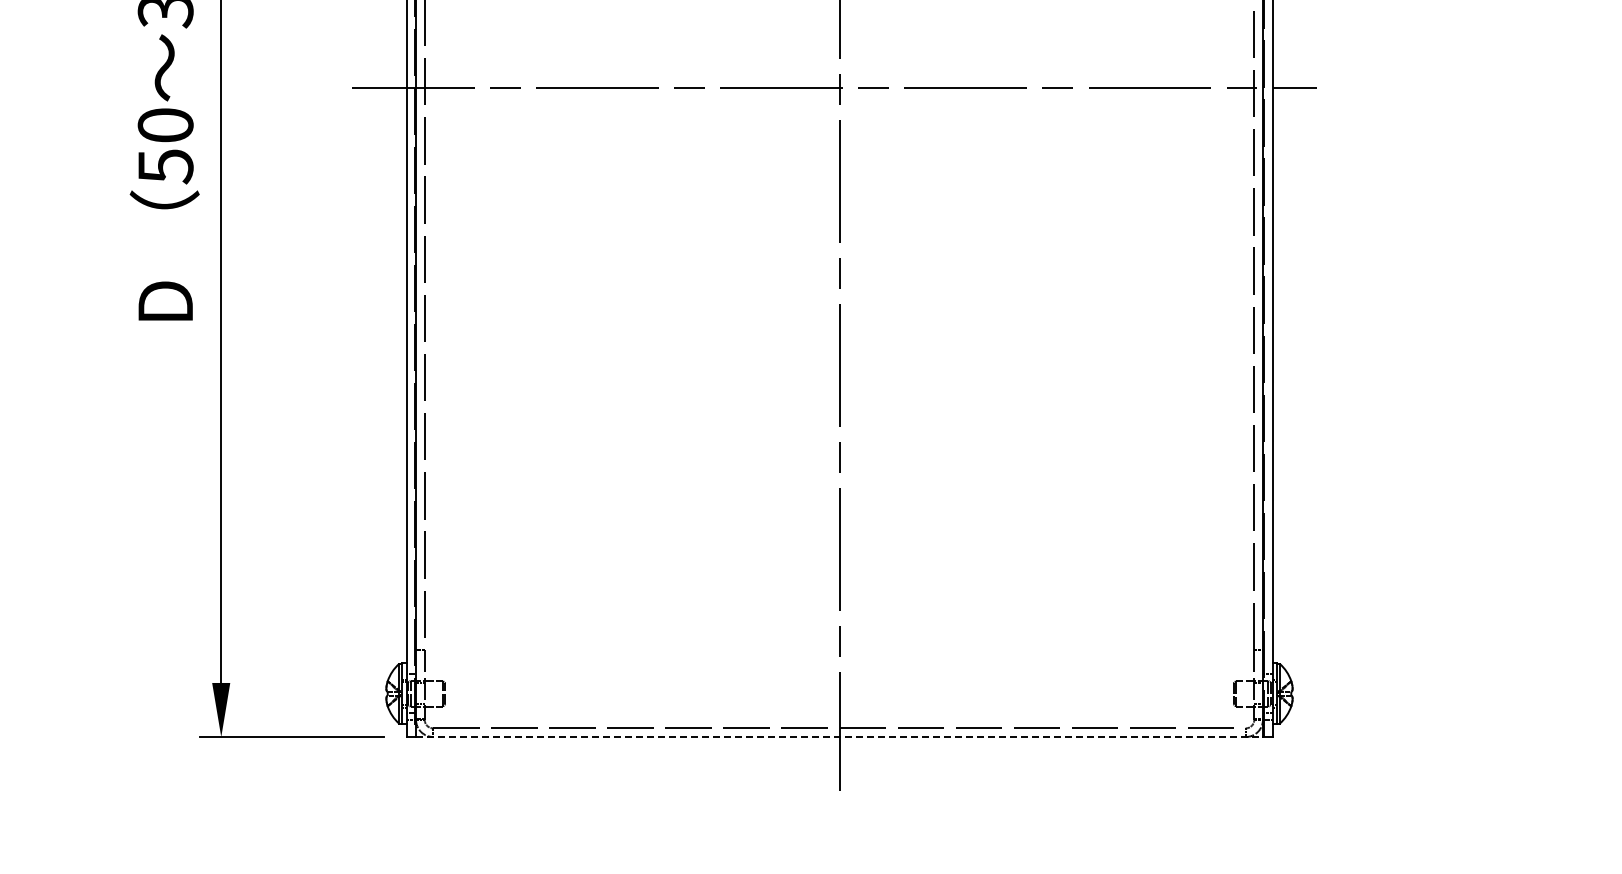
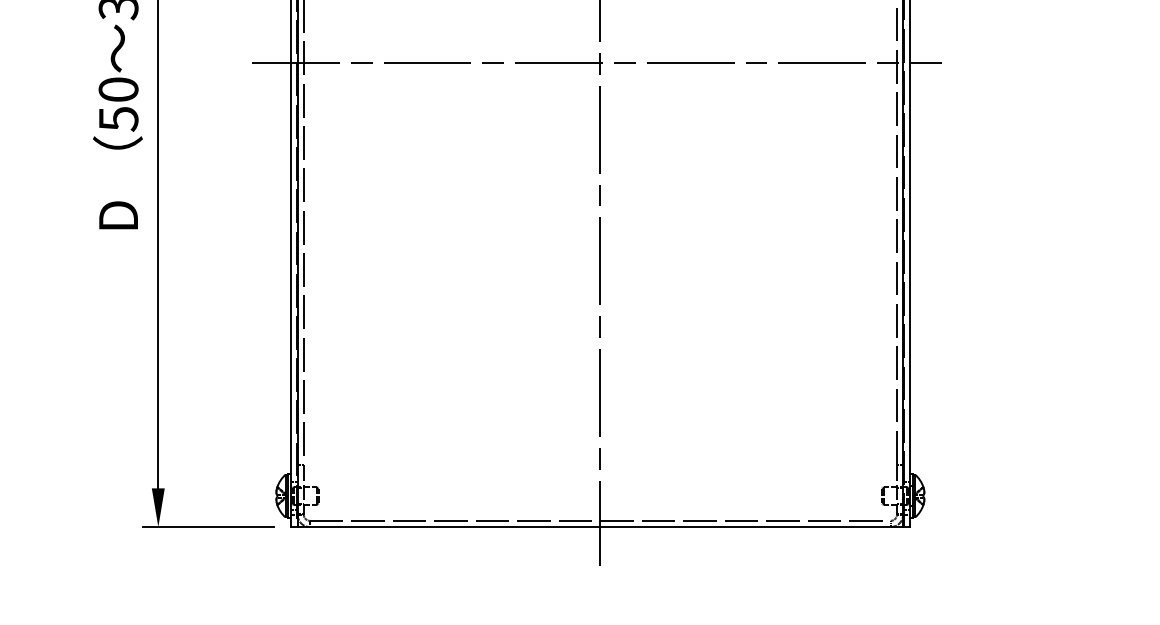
line: (840, 737) -> (601, 527), dashed -> solid

